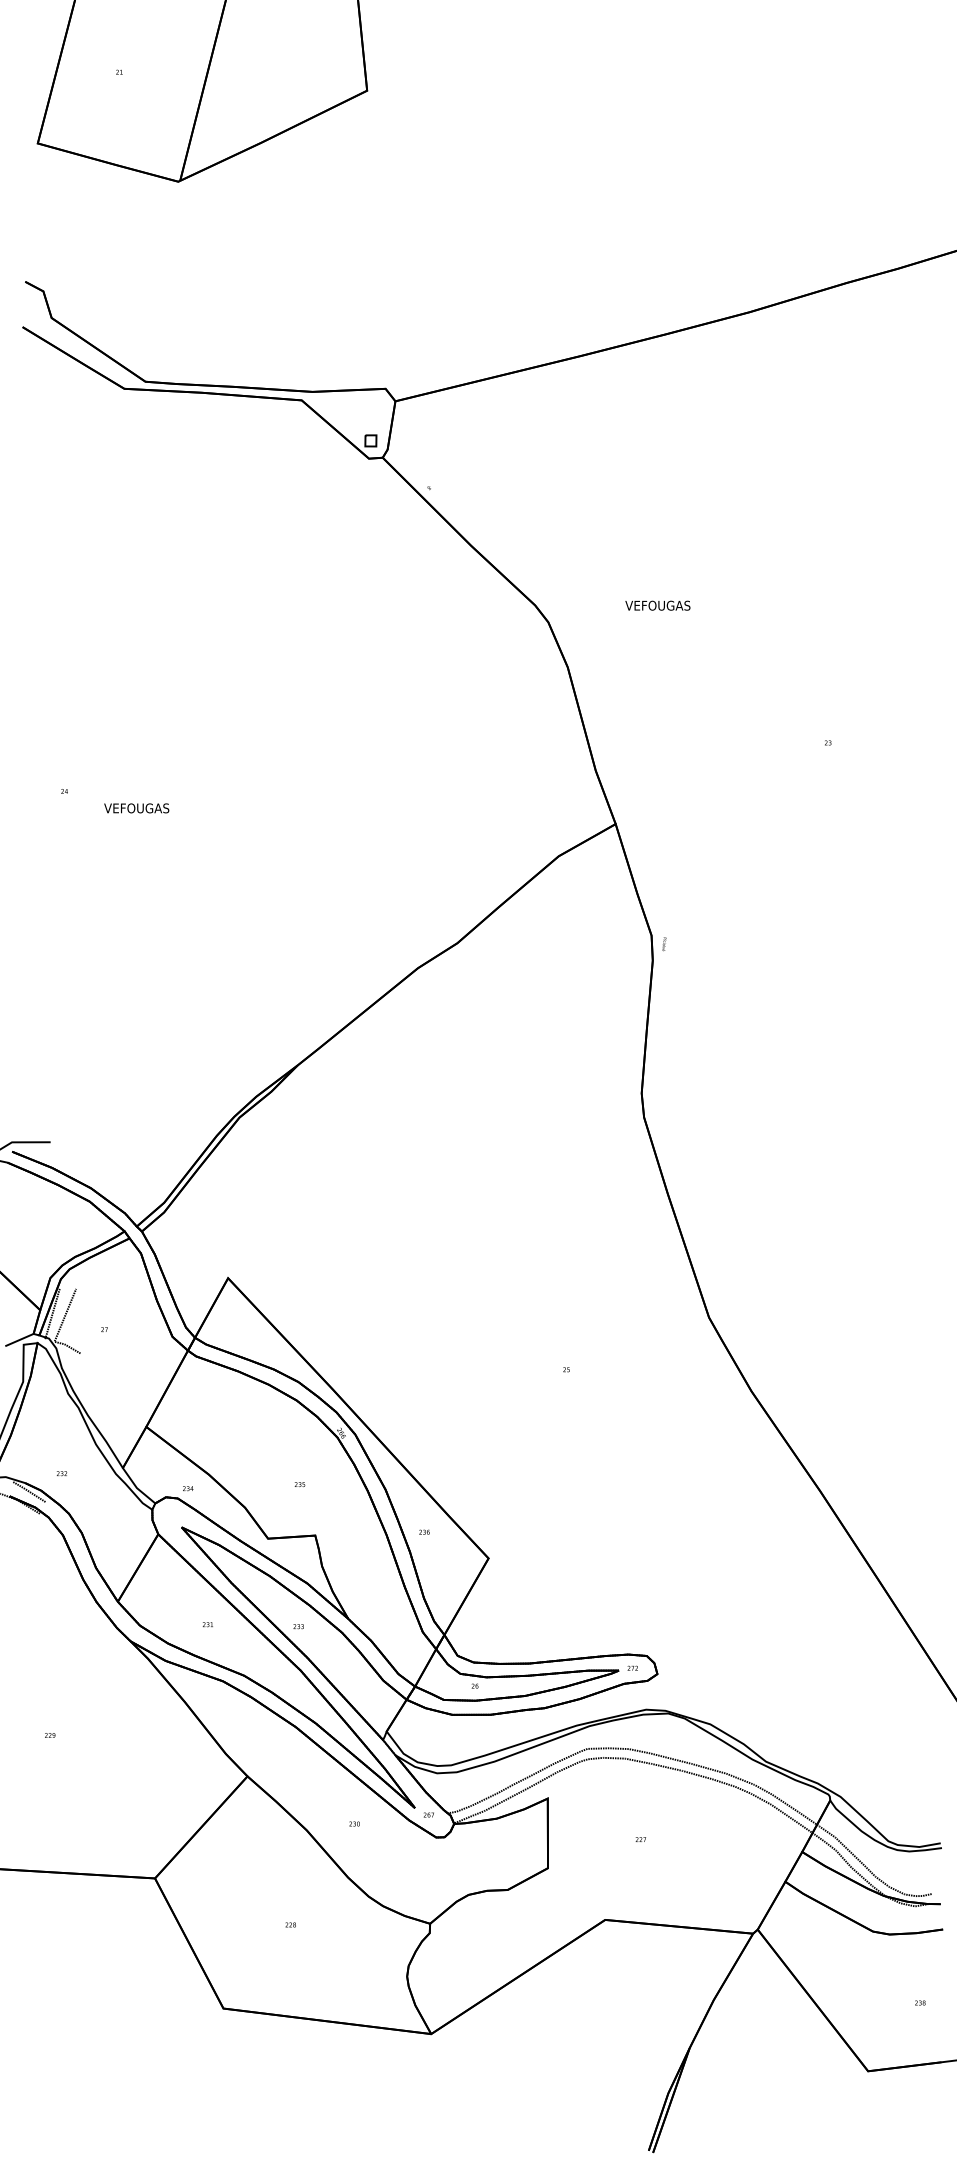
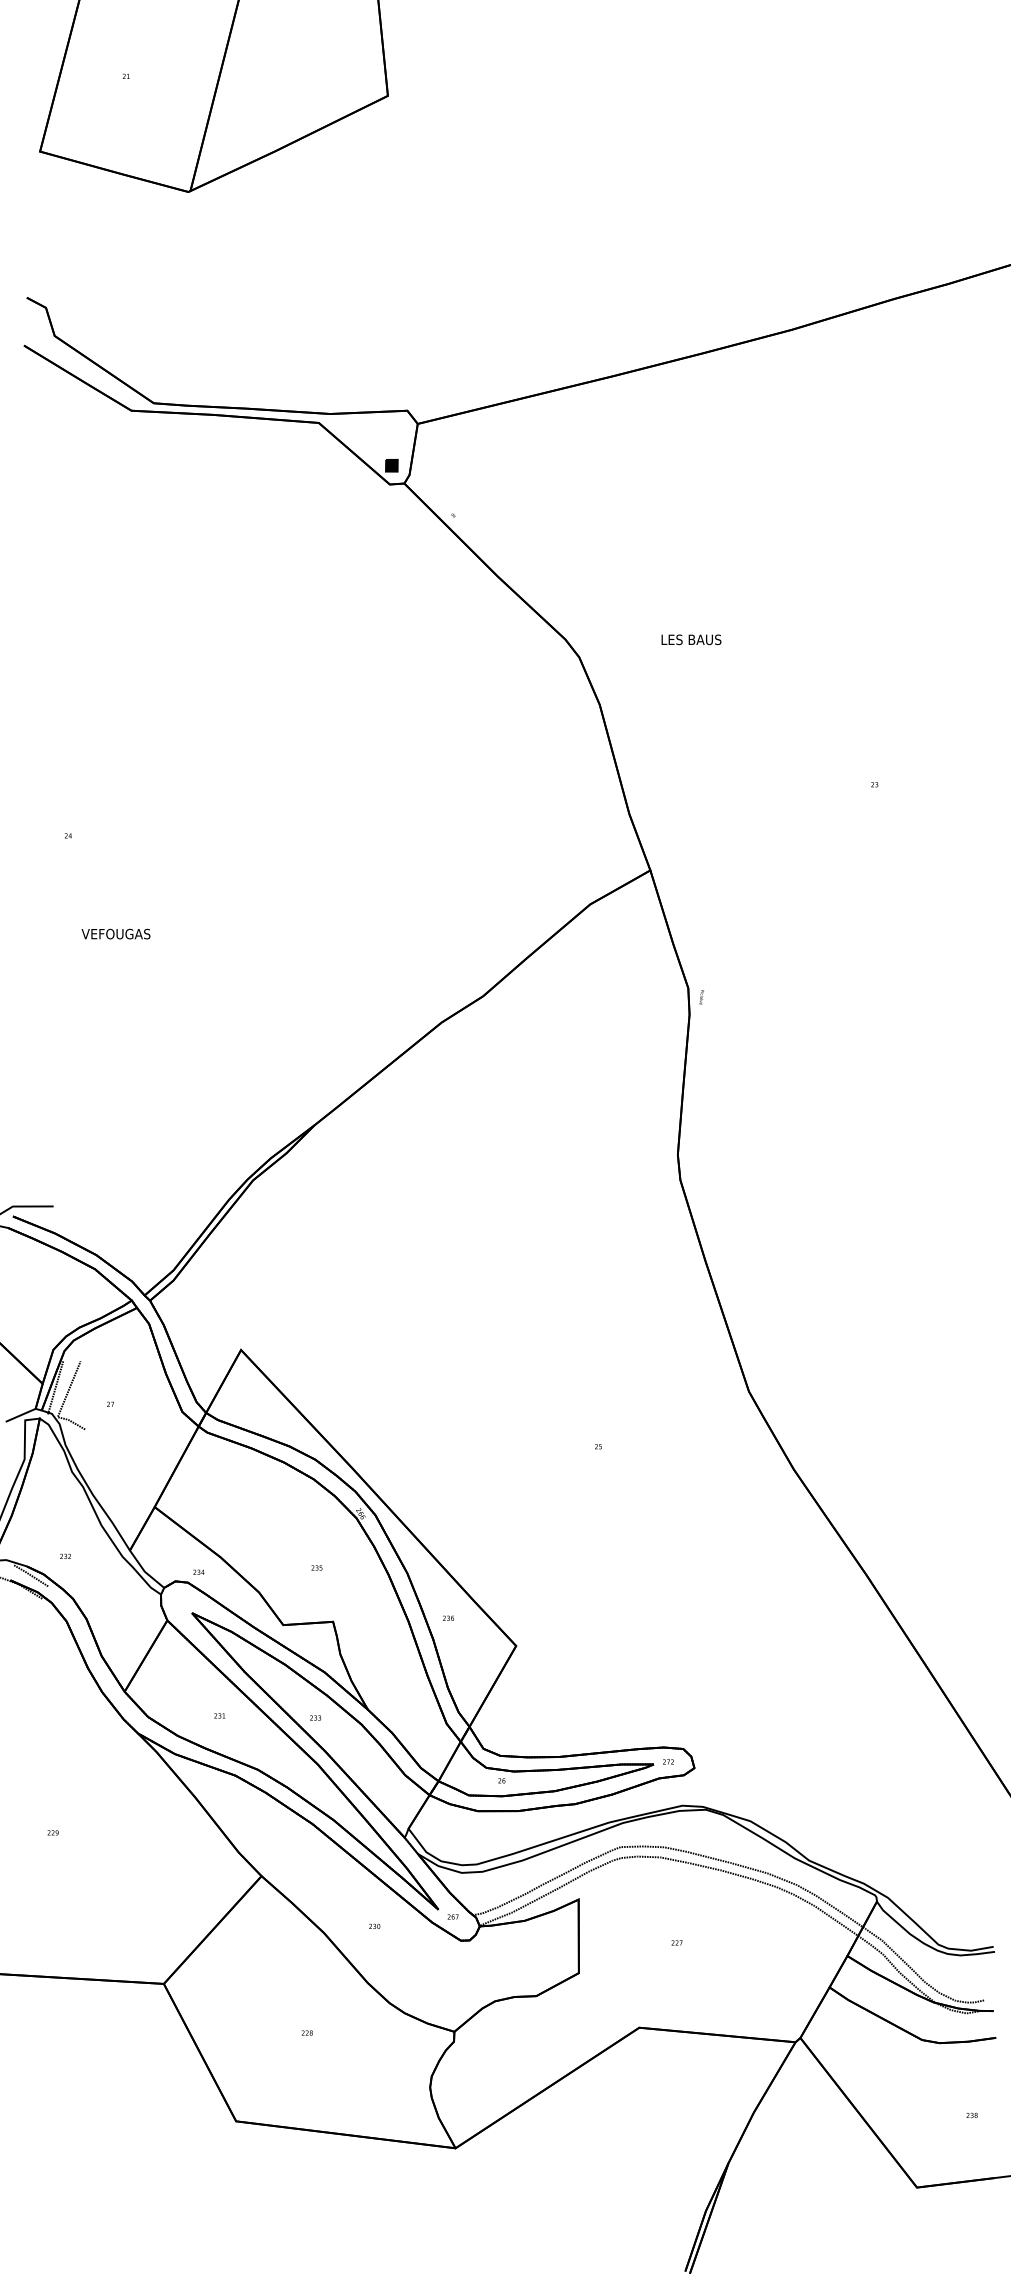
fill: (370, 440) -> (391, 465), added
text: (657, 605) -> (694, 639), VEFOUGAS -> LES BAUS
text: (136, 808) -> (115, 934), moved

